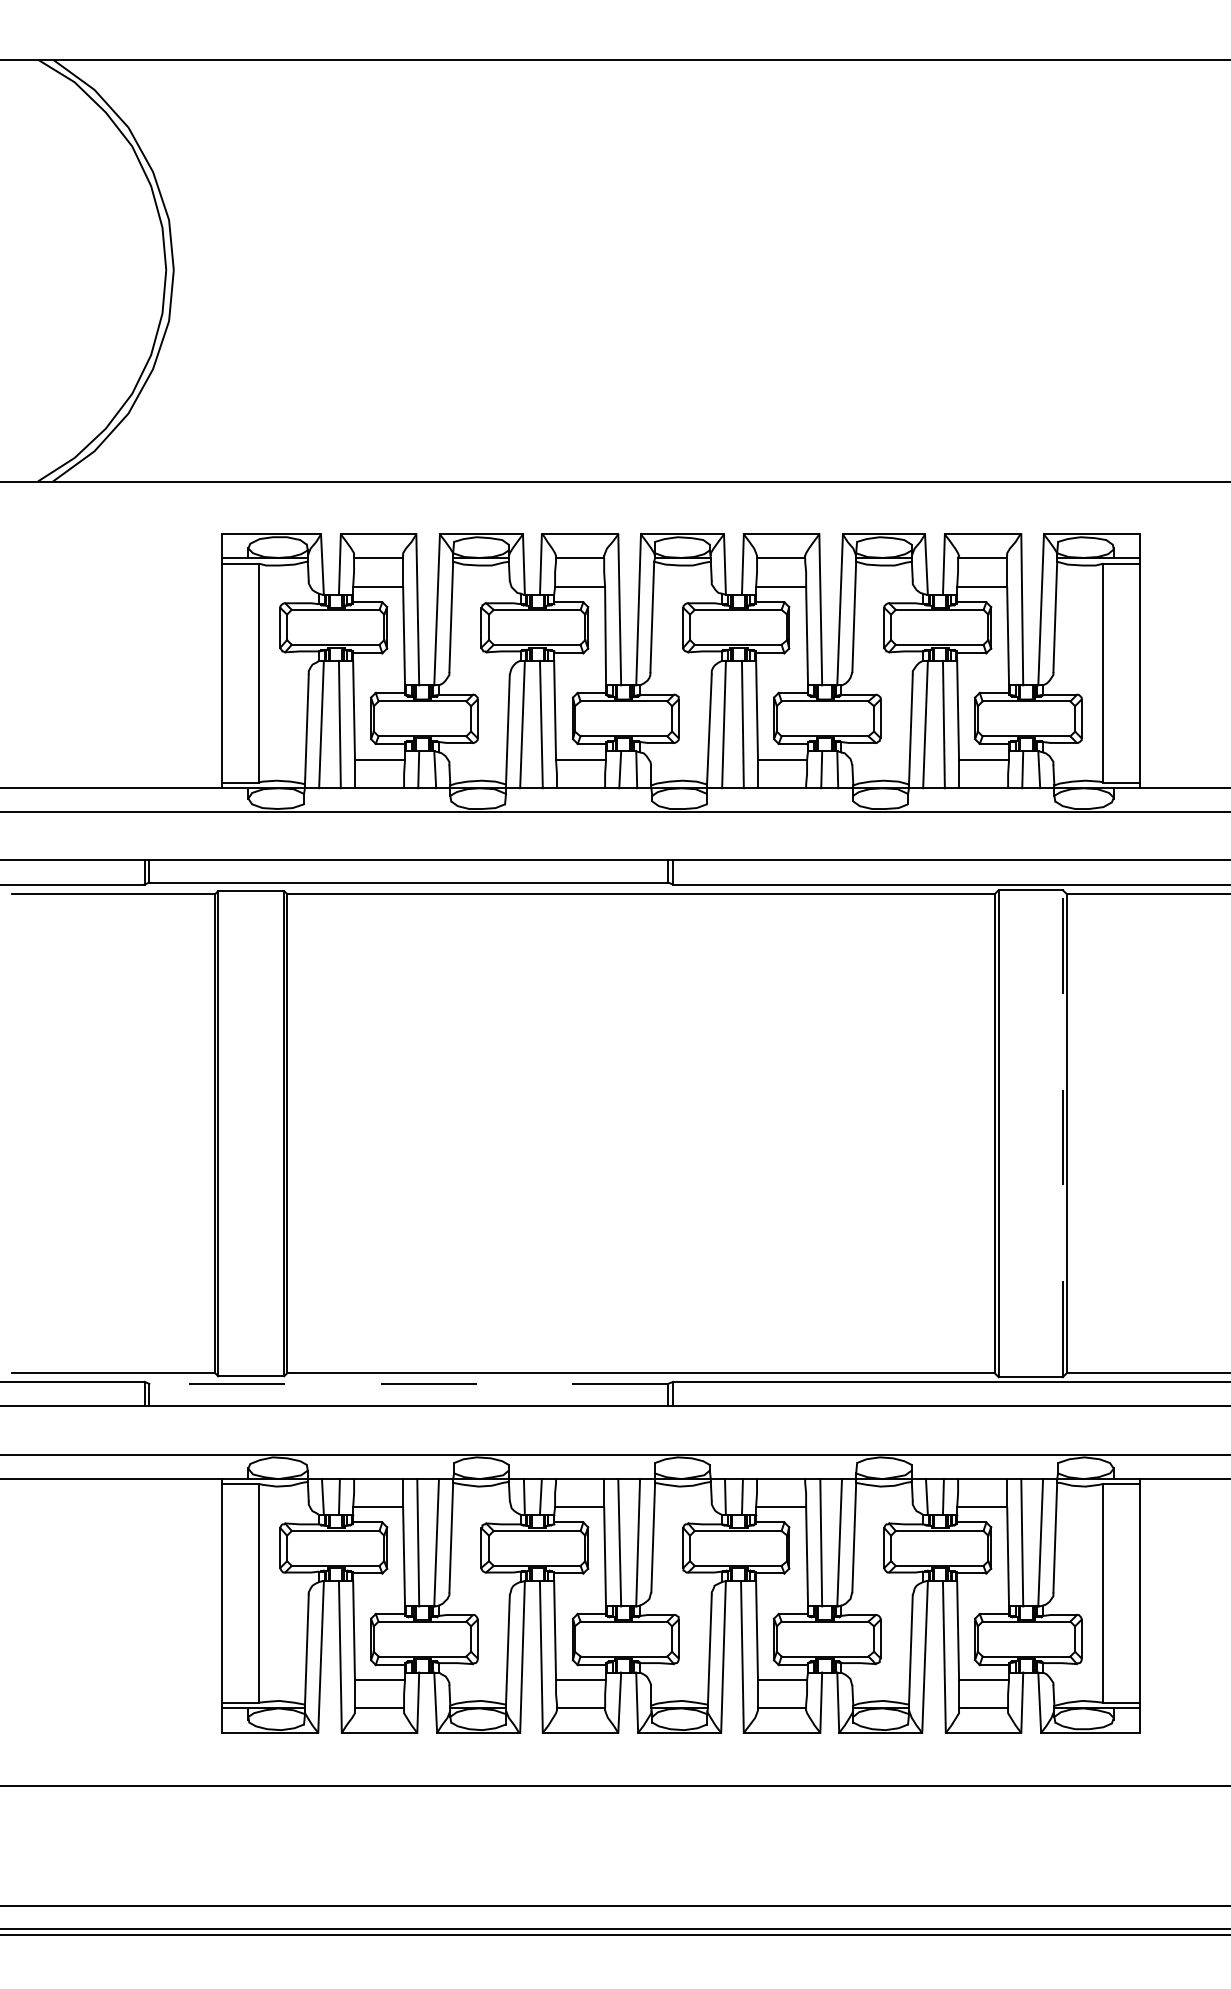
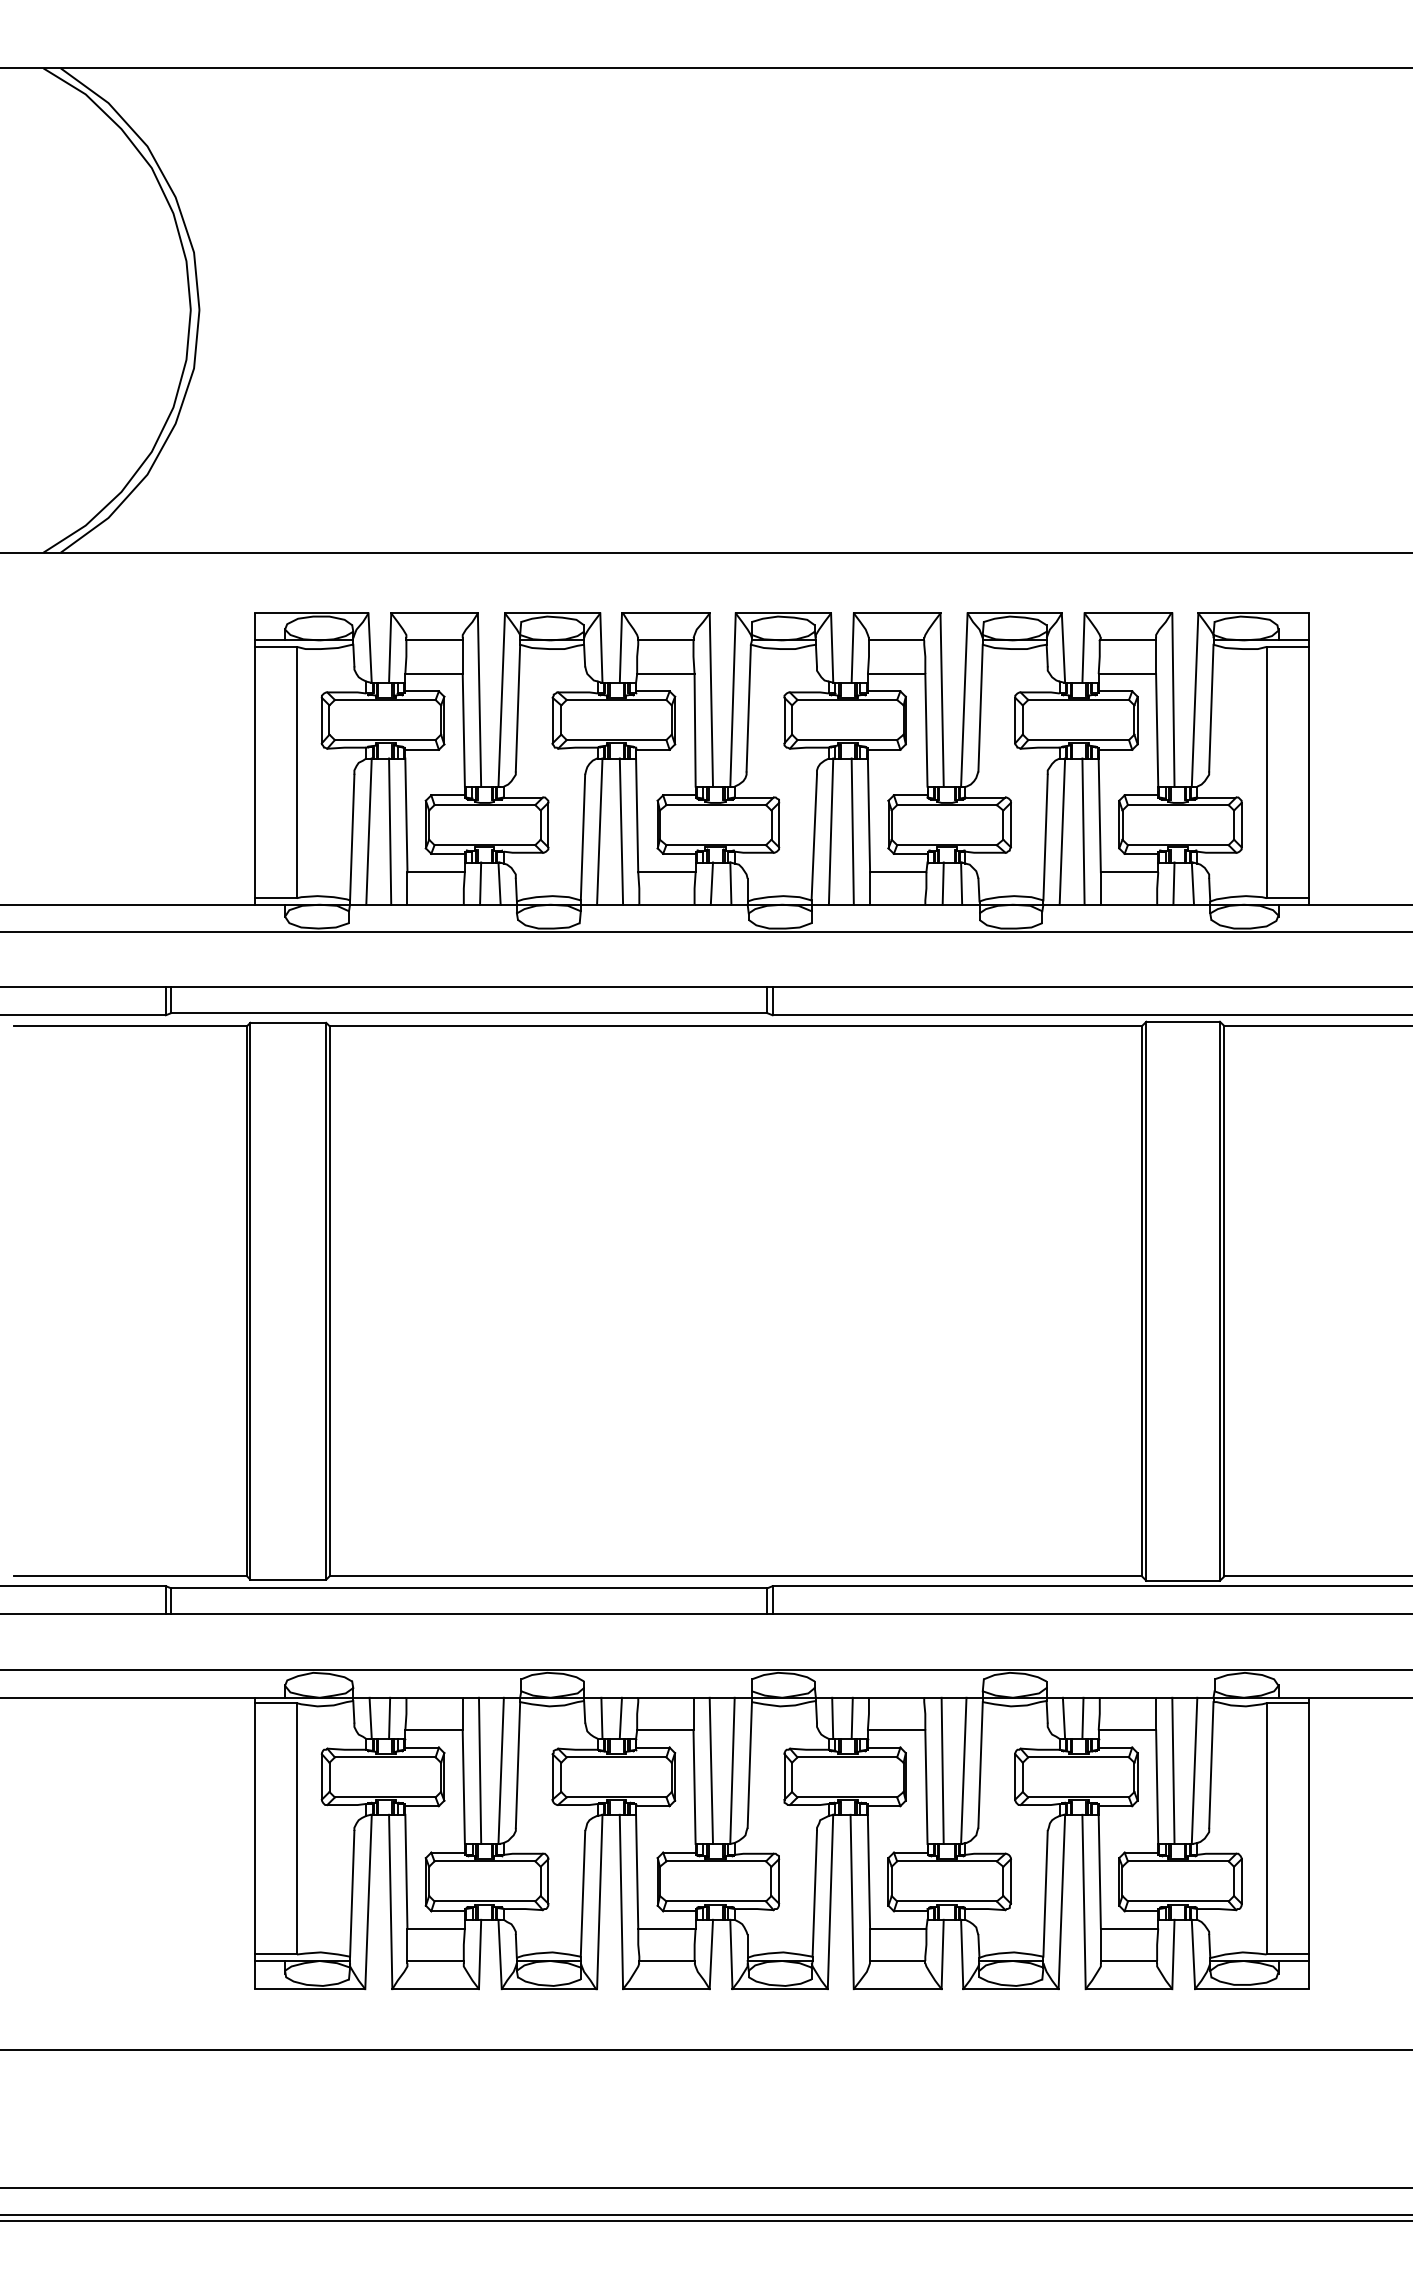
line: (1062, 1133) -> (1219, 1301), dashed -> solid
line: (408, 1383) -> (468, 1588), dashed -> solid

